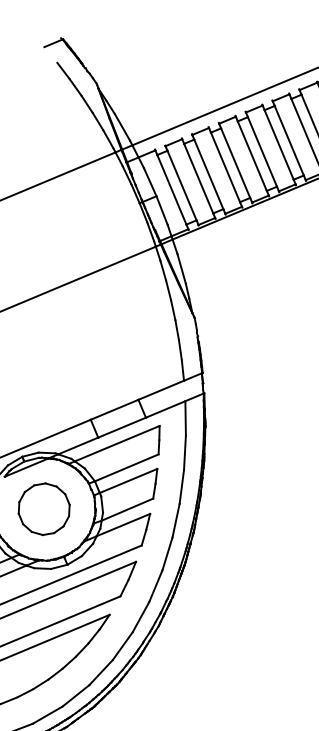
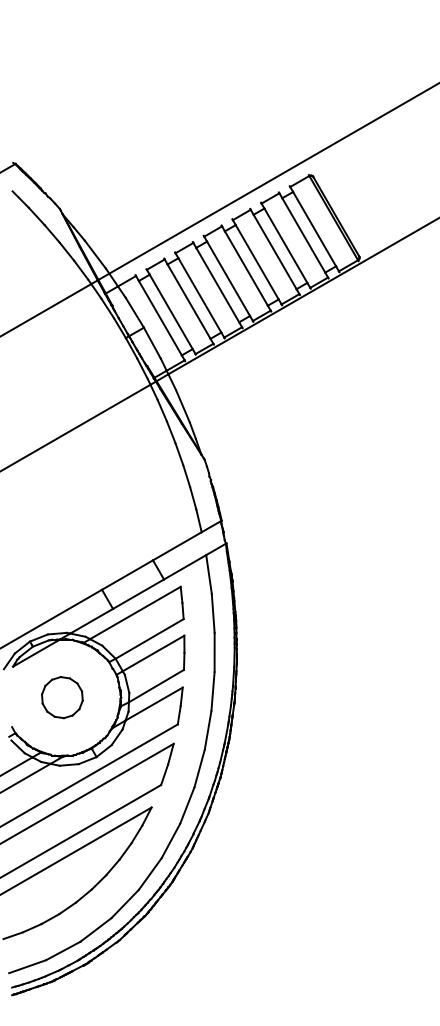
part: (44, 509) -> (62, 697), size x0.7

